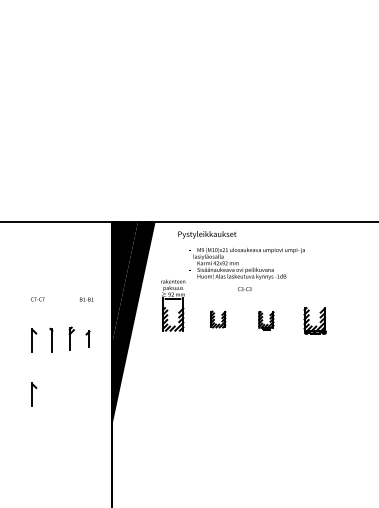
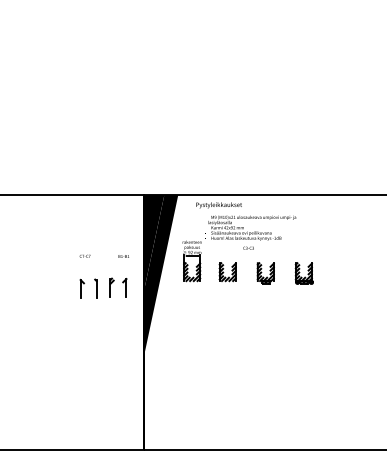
part: (217, 319) -> (227, 272), size x1.43
part: (266, 321) -> (265, 273), size x1.43
part: (87, 338) -> (124, 287), size x1.43
part: (33, 394) -> (81, 331), removed

